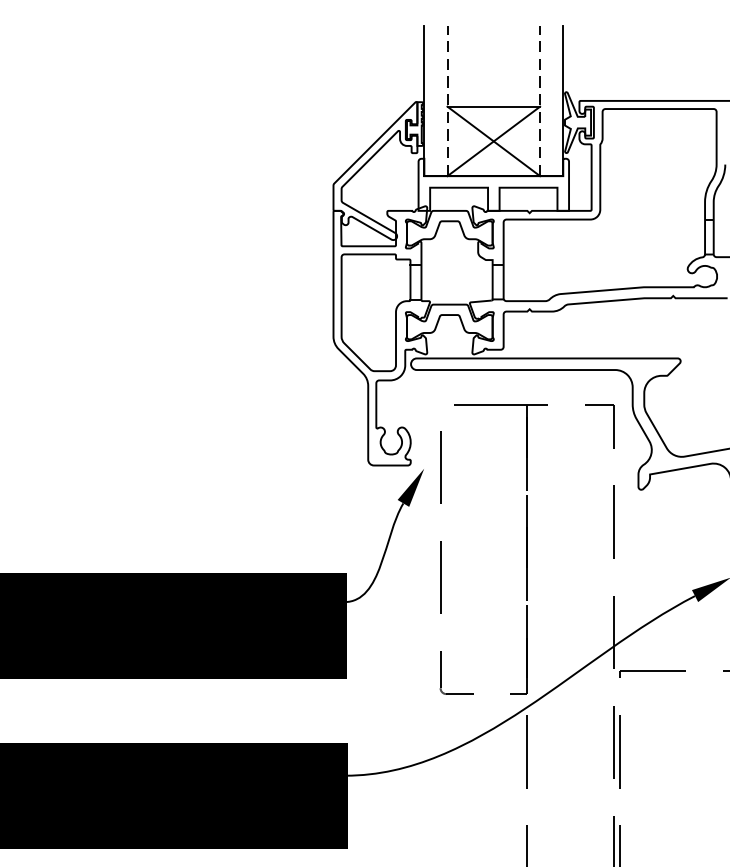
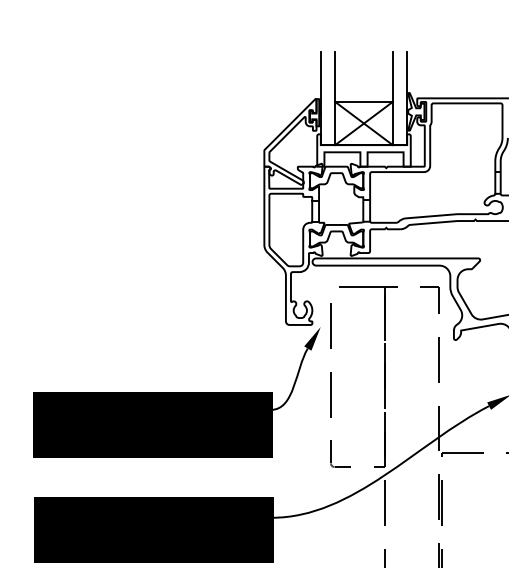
line: (447, 101) -> (335, 98), dashed -> solid
line: (539, 101) -> (392, 98), dashed -> solid

